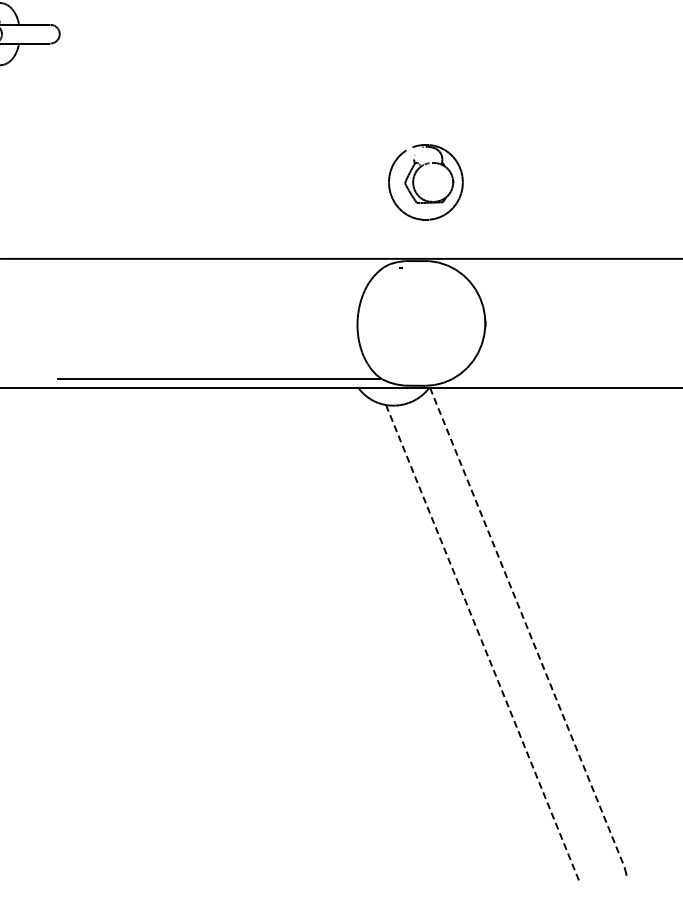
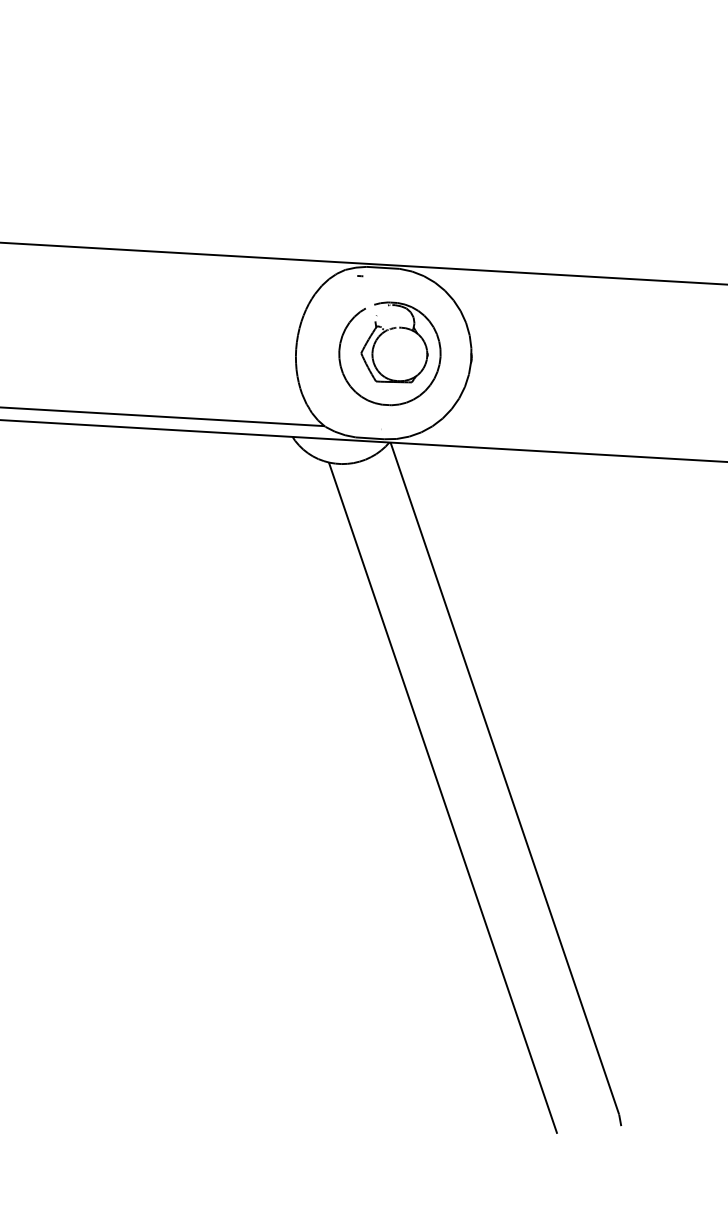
part: (414, 182) -> (374, 353), moved
line: (527, 627) -> (505, 778), dashed -> solid
line: (483, 645) -> (443, 799), dashed -> solid

